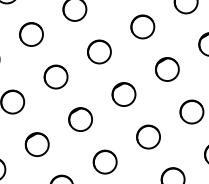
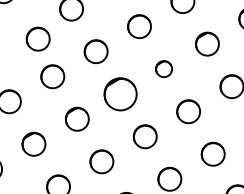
circle: (30, 33) -> (37, 38), moved
circle: (166, 68) -> (163, 68), size x0.7
circle: (123, 93) -> (120, 93), size x1.4

